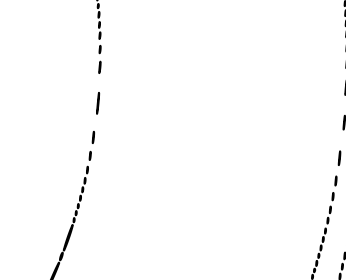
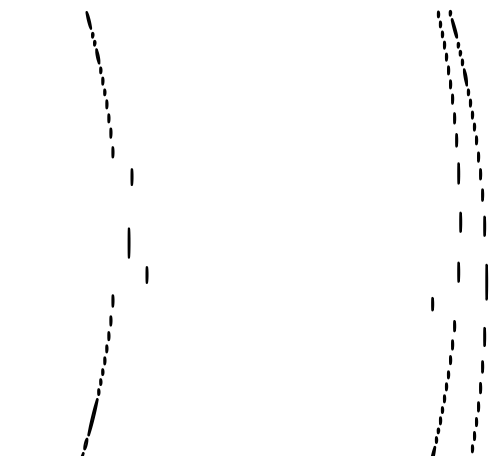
line: (99, 66) -> (131, 176), moved
line: (97, 102) -> (128, 242), moved
line: (93, 137) -> (146, 274), moved
part: (335, 181) -> (432, 304), moved

